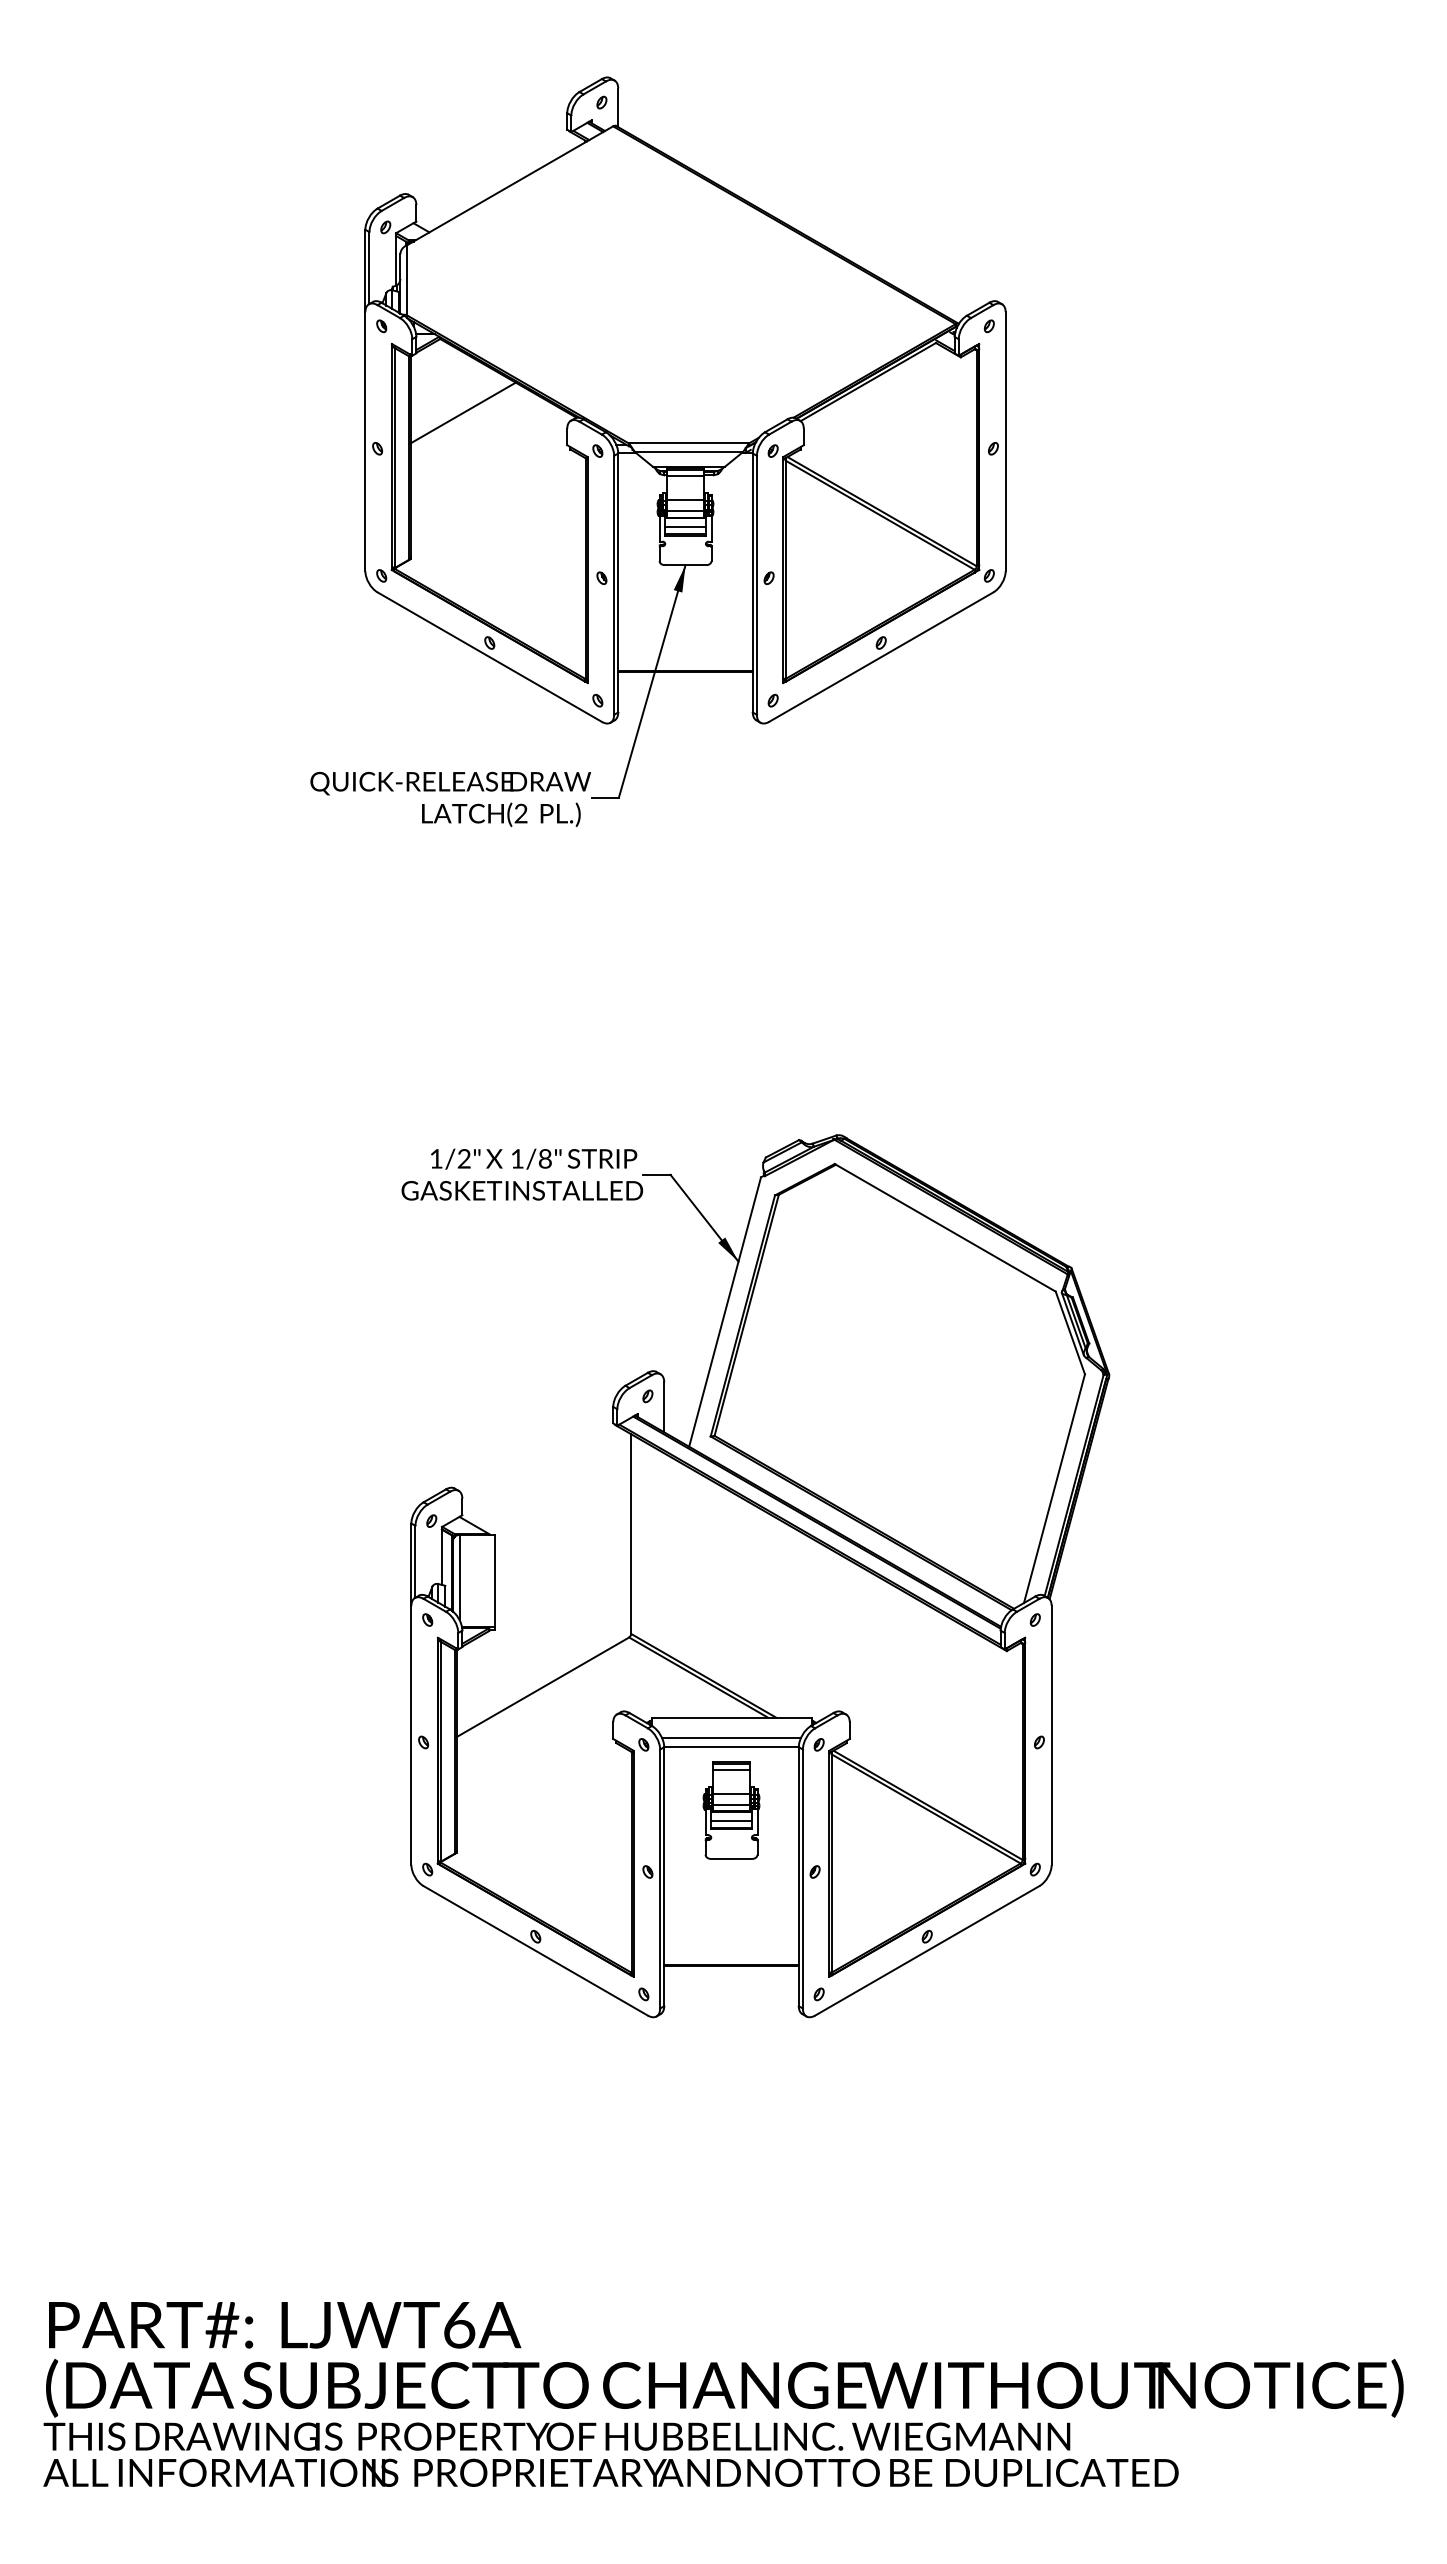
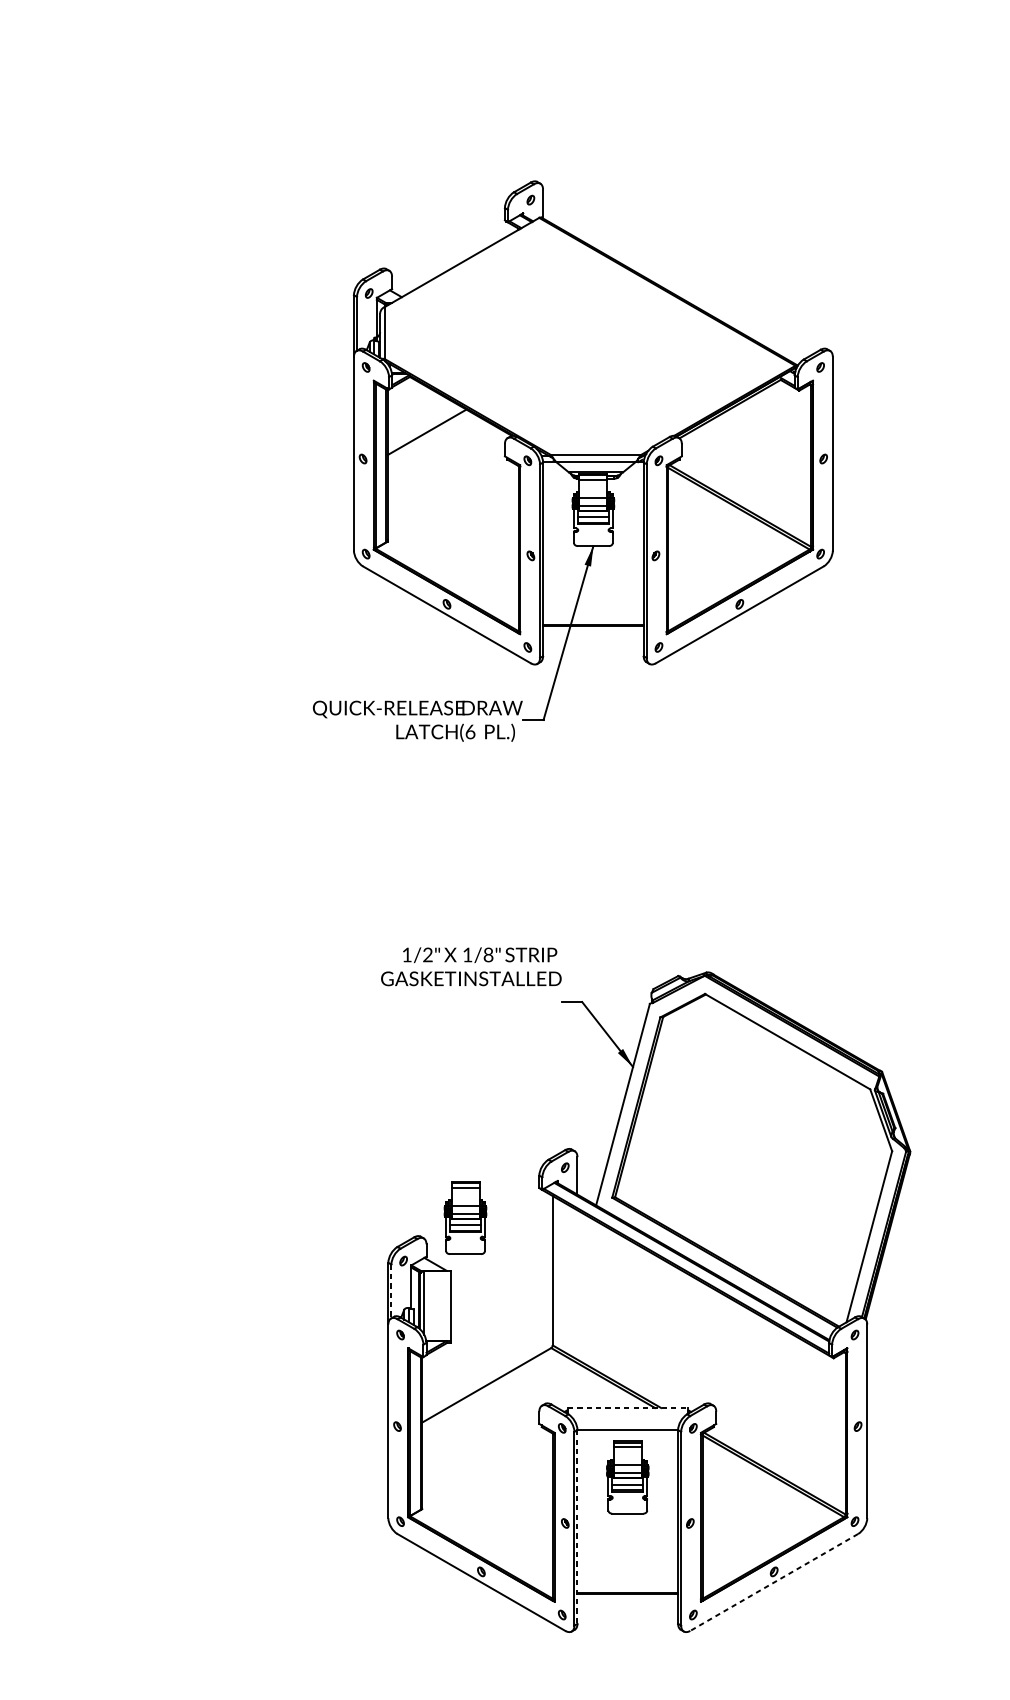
text: (520, 813) -> (469, 731), (2 -> (6
text: (522, 1174) -> (471, 966), moved
part: (514, 1463) -> (465, 1217), added
line: (415, 1561) -> (391, 1291), solid -> dashed
line: (732, 1717) -> (628, 1407), solid -> dashed
line: (731, 1738) -> (627, 1423), removed
line: (664, 1876) -> (577, 1526), solid -> dashed
line: (927, 1950) -> (774, 1582), solid -> dashed

